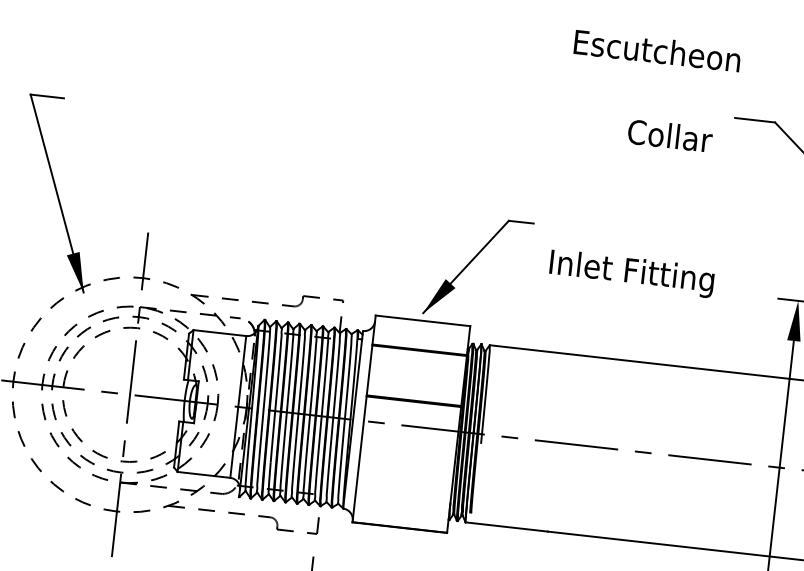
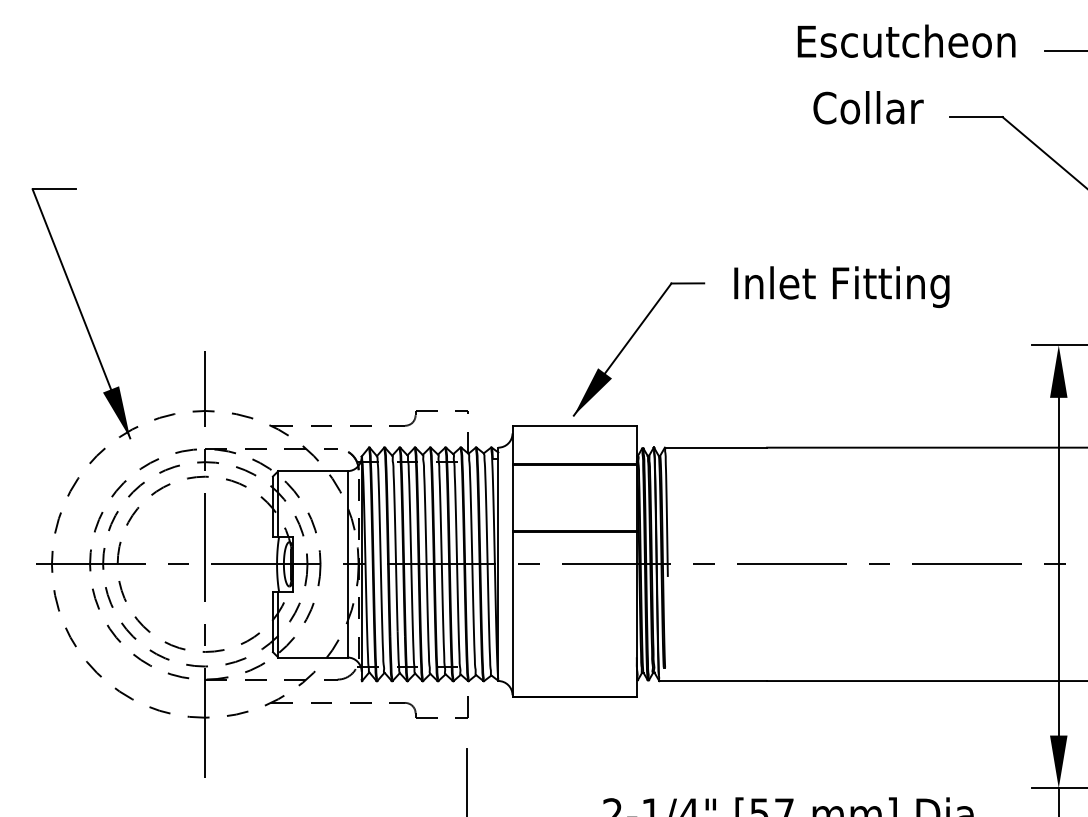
text: (657, 50) -> (906, 40), moved
text: (670, 135) -> (868, 107), moved
text: (631, 273) -> (841, 287), moved

